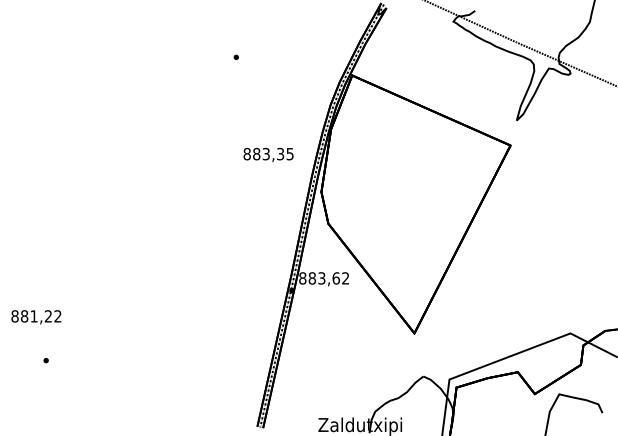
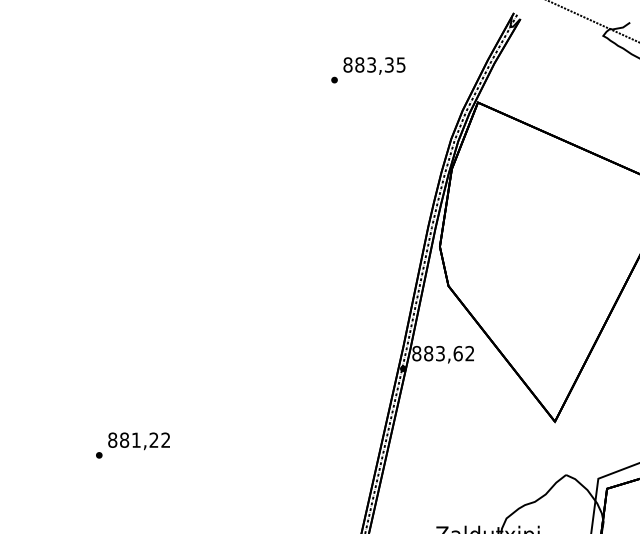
text: (268, 154) -> (374, 65), moved
text: (36, 317) -> (139, 441), moved

